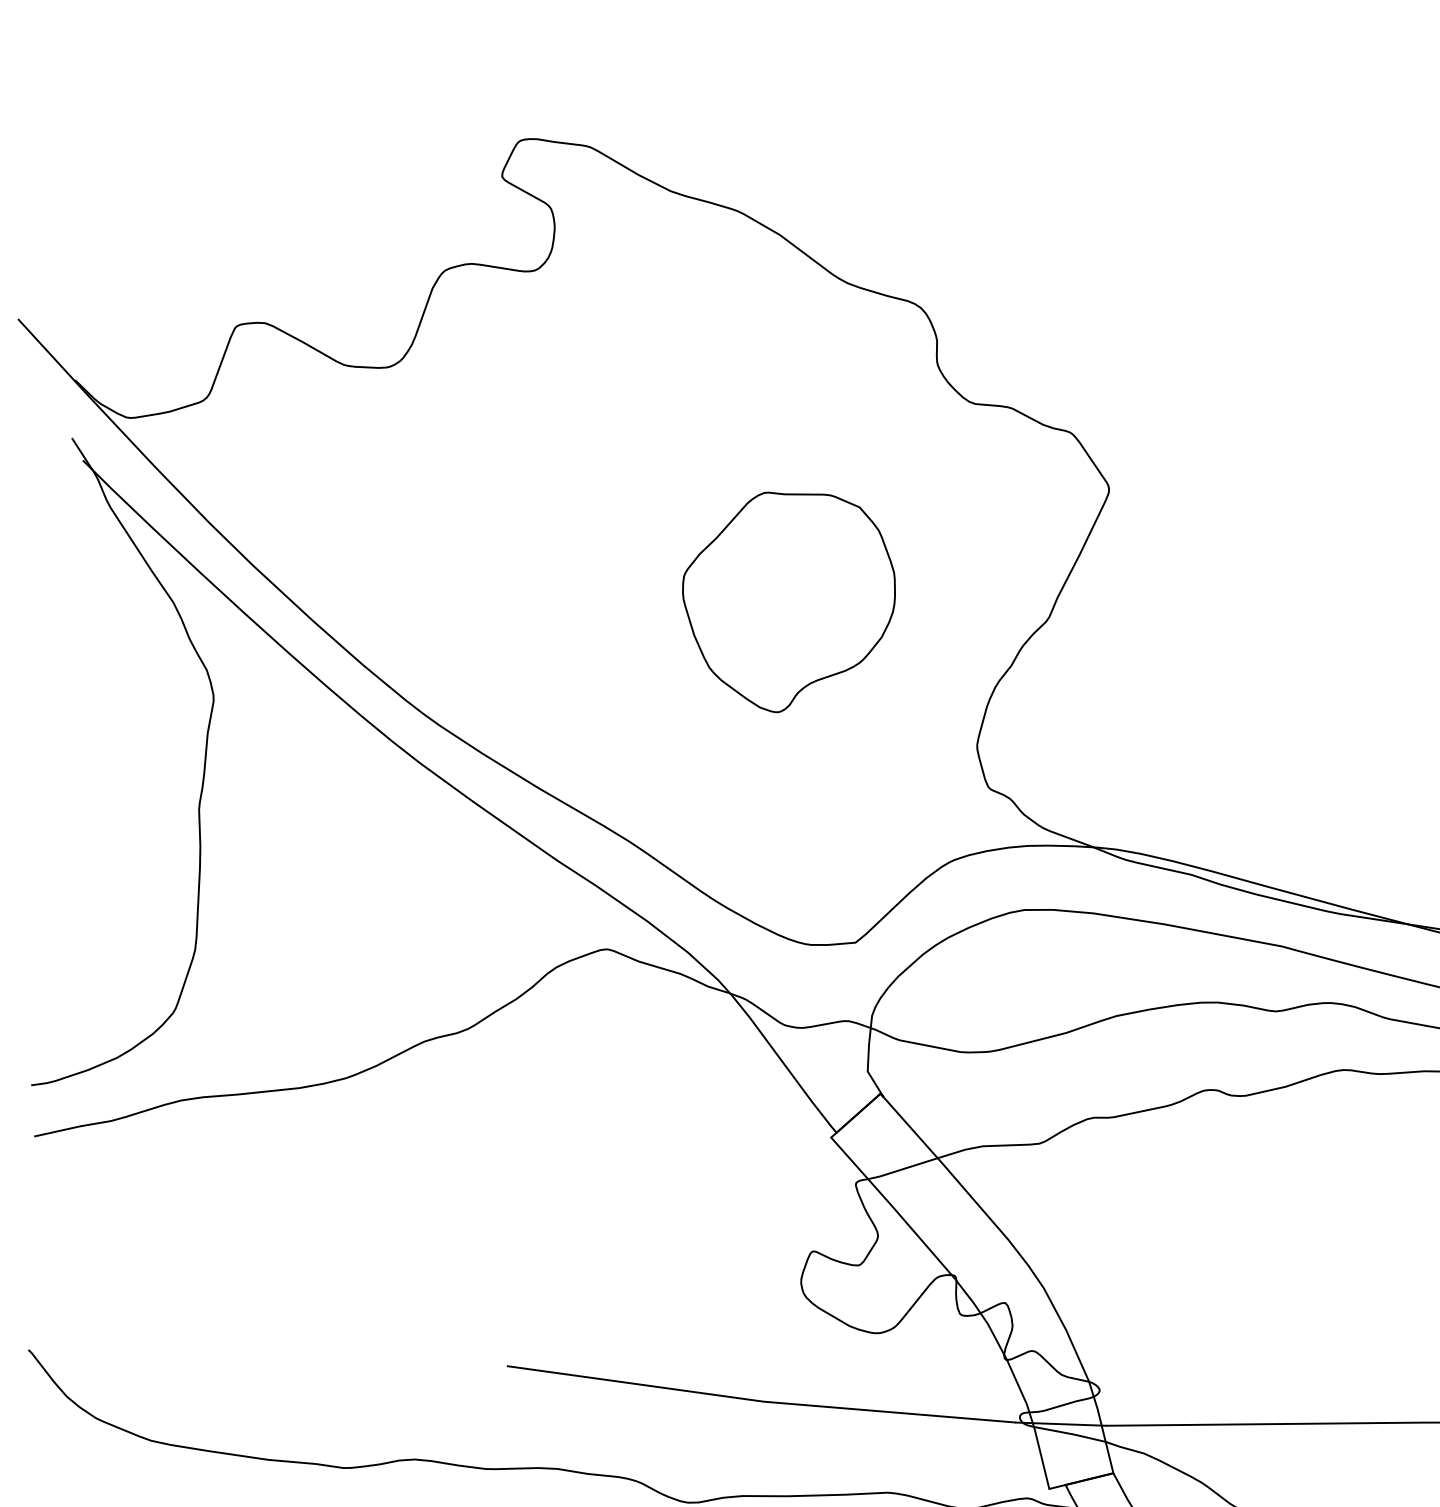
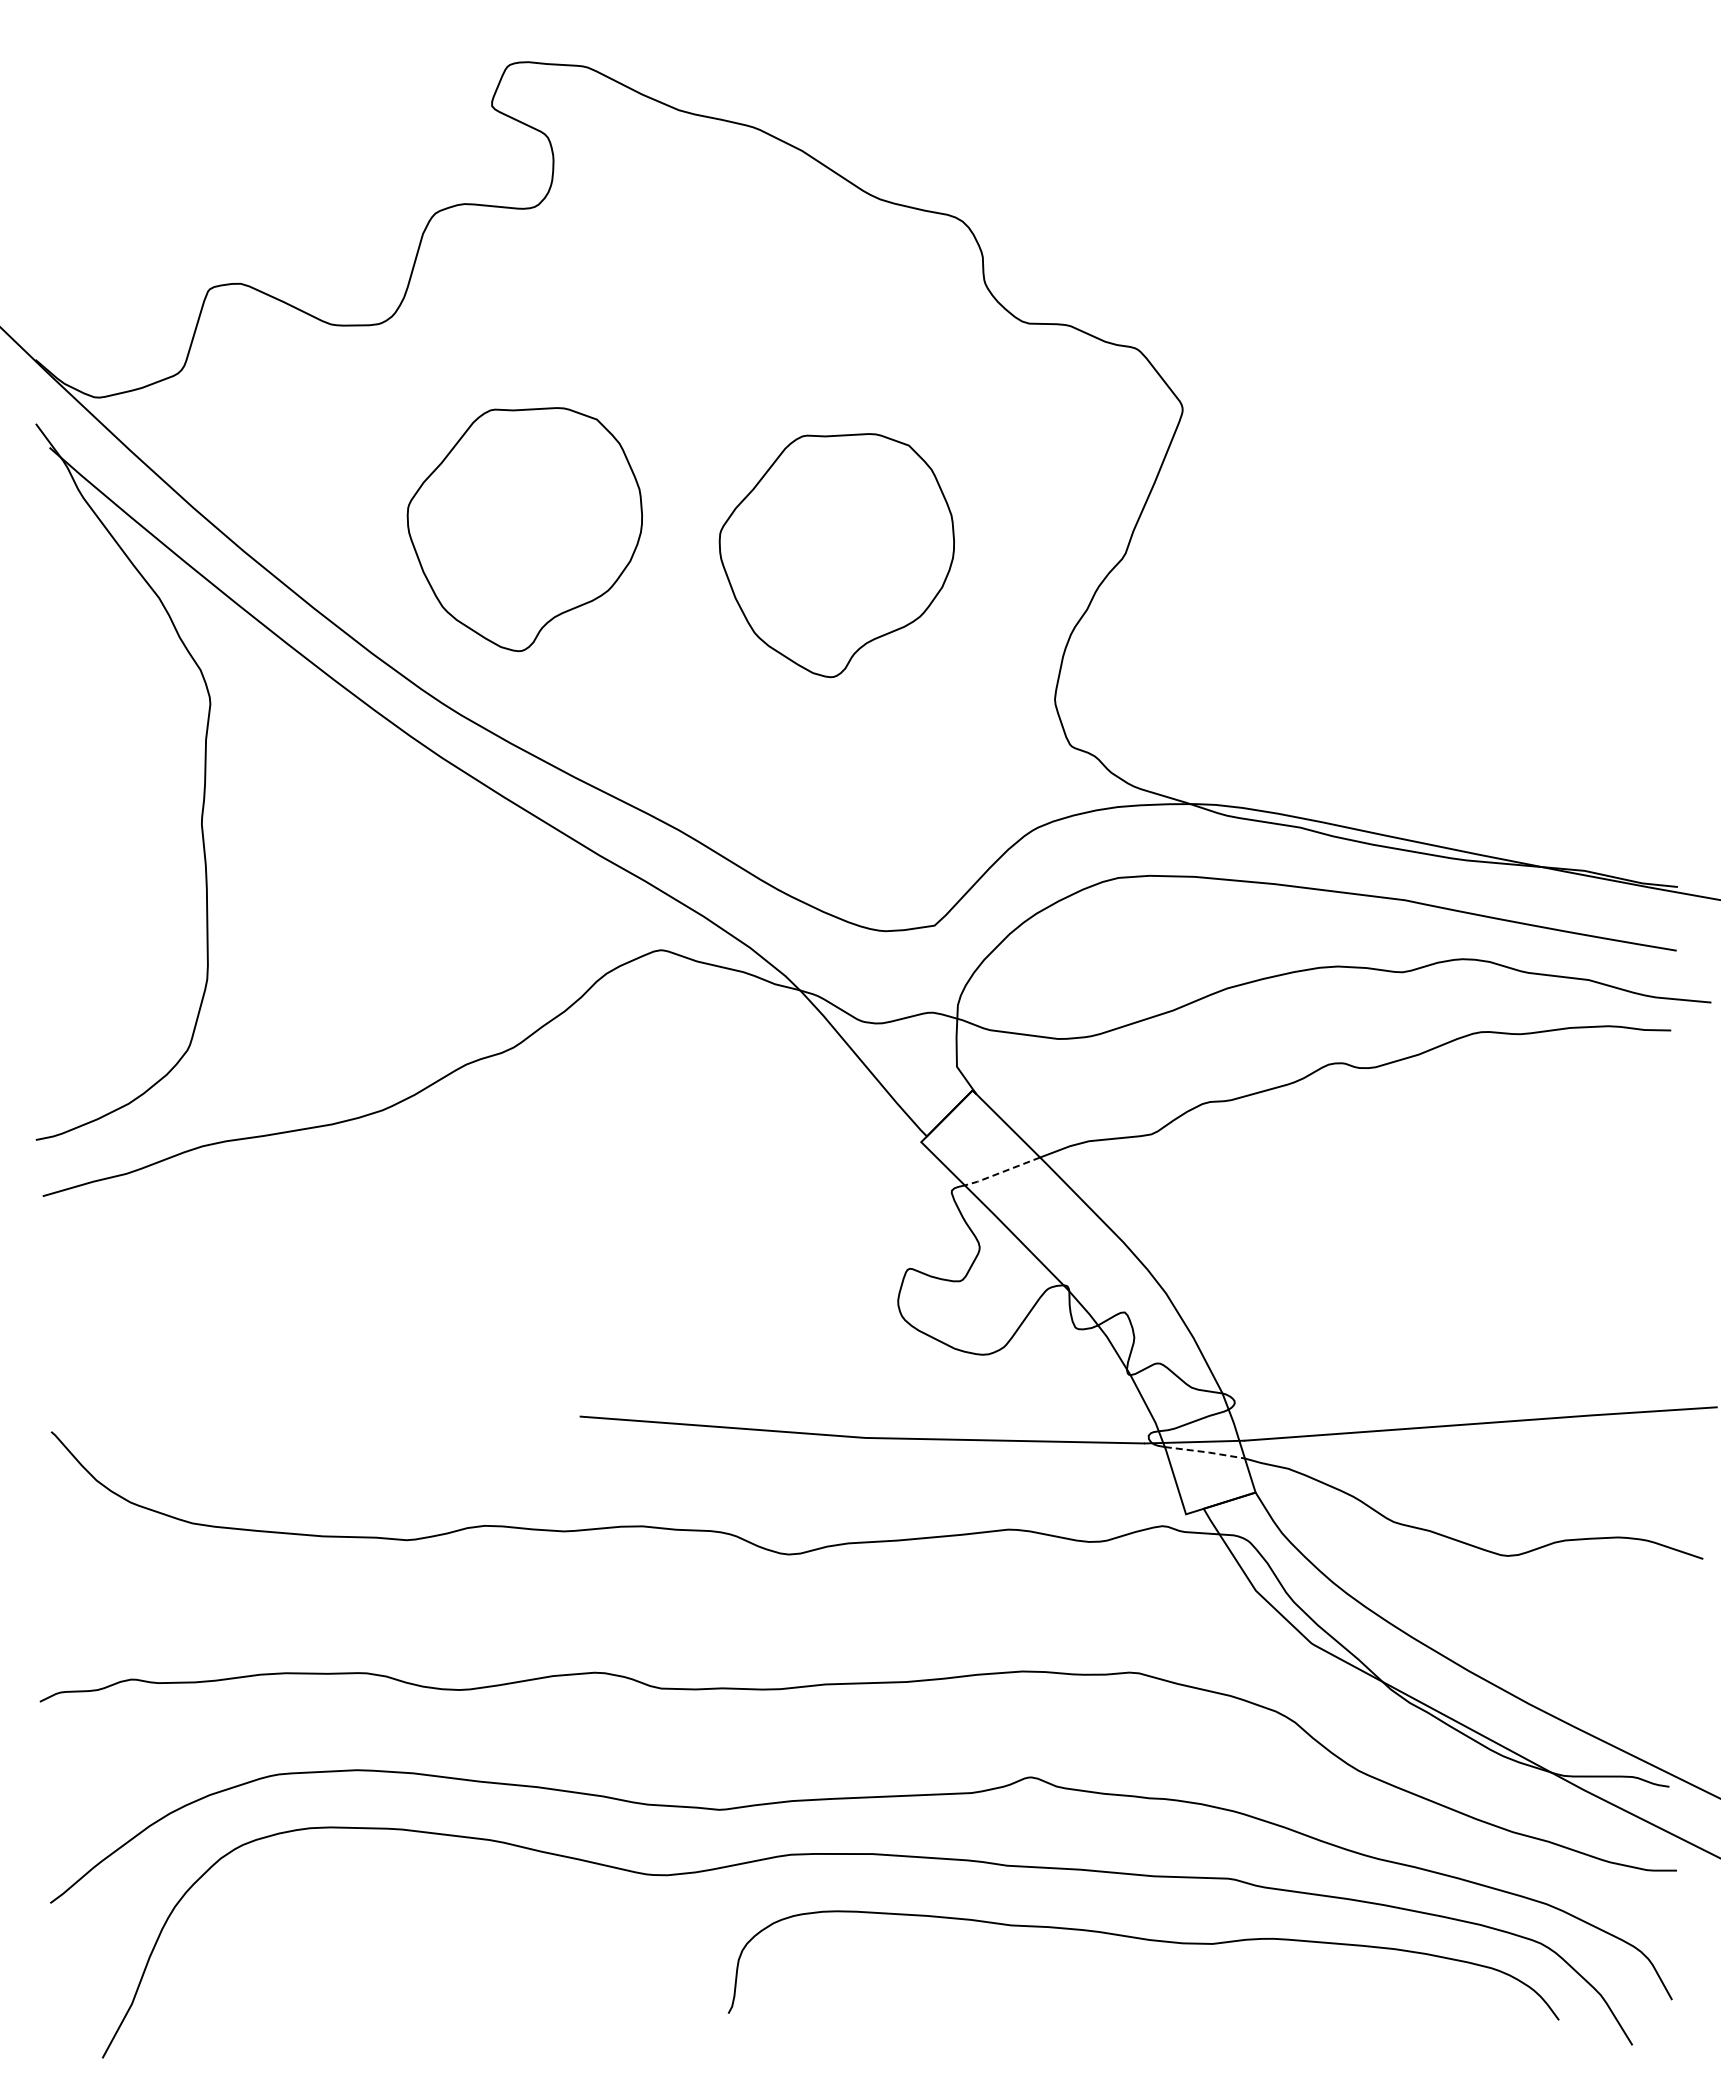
part: (507, 561) -> (524, 529), added
line: (901, 1169) -> (1001, 1172), solid -> dashed
line: (1071, 1434) -> (1206, 1452), solid -> dashed

